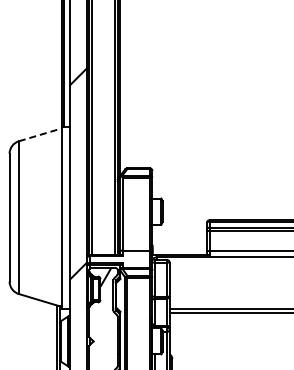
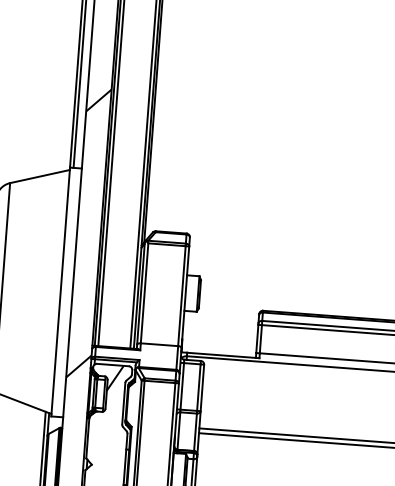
line: (40, 134) -> (40, 176), dashed -> solid

